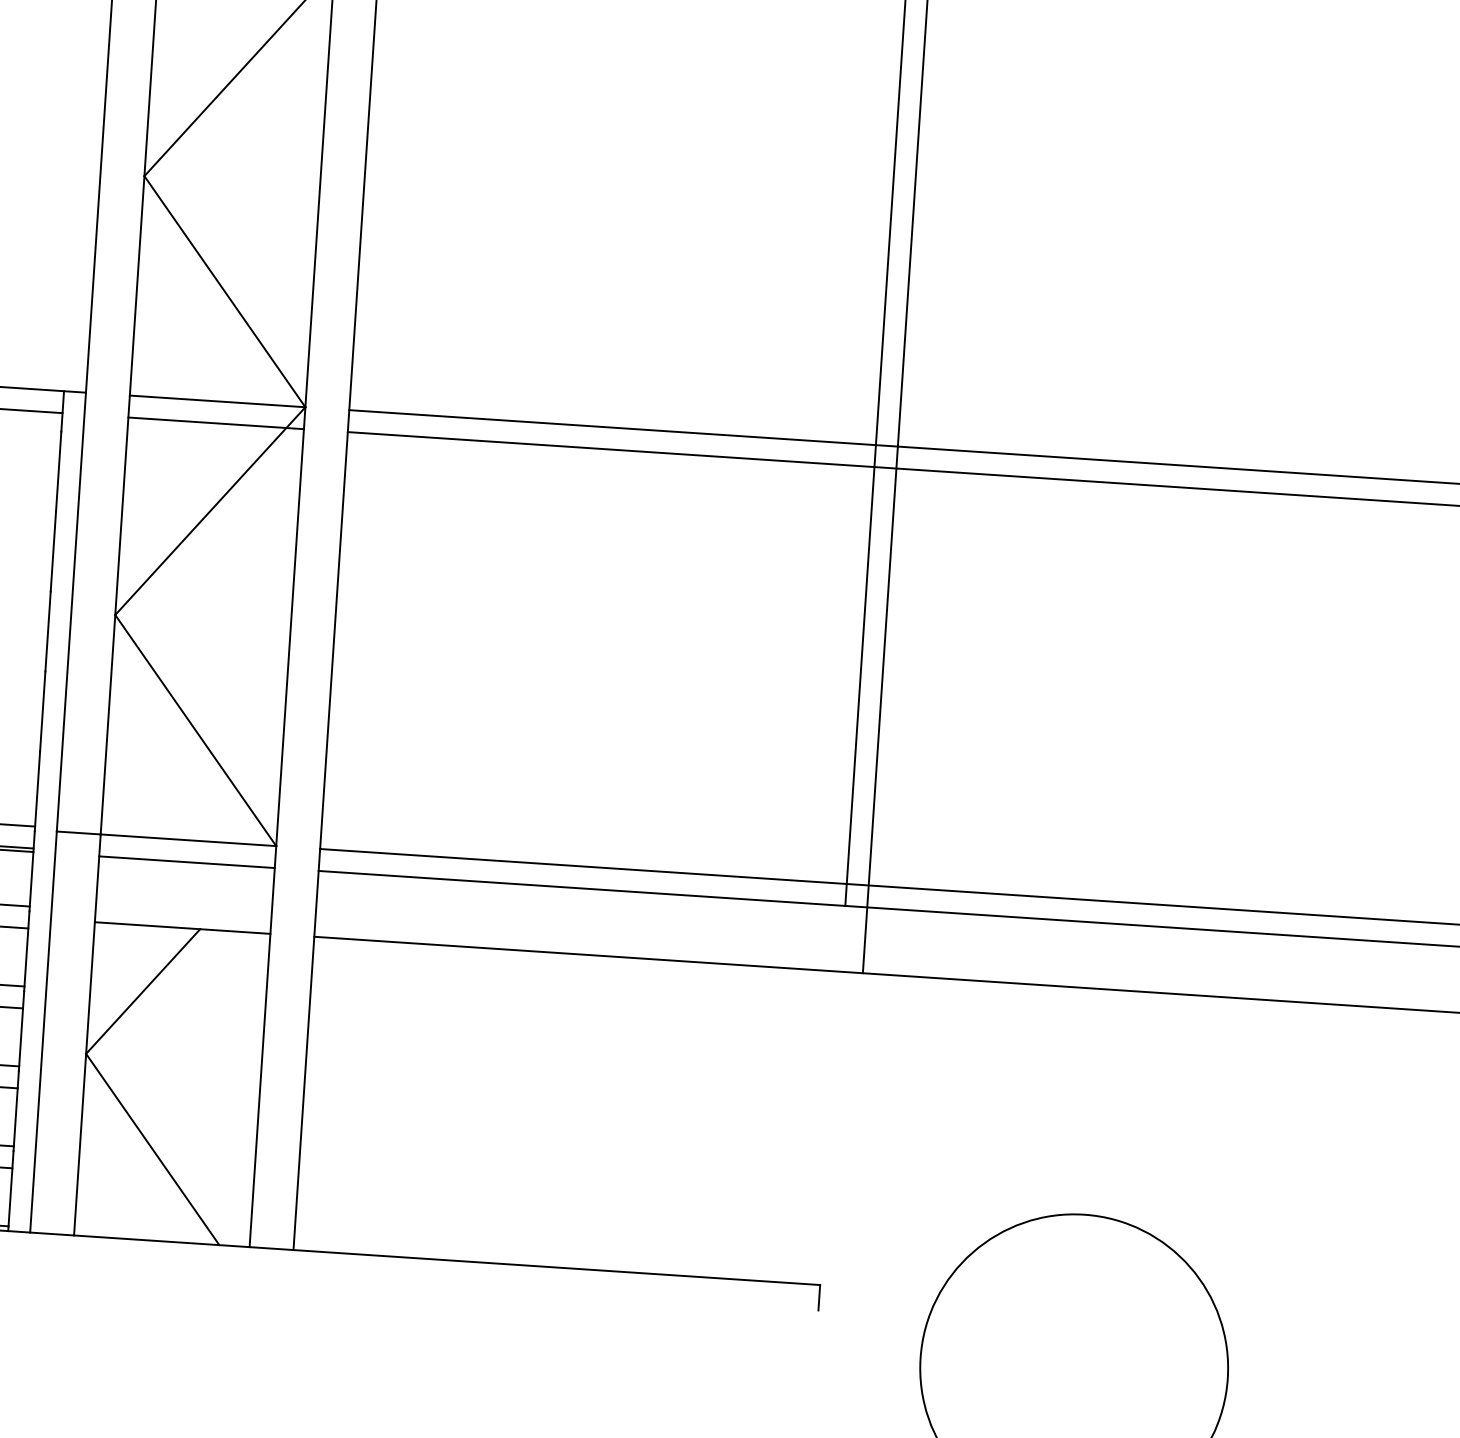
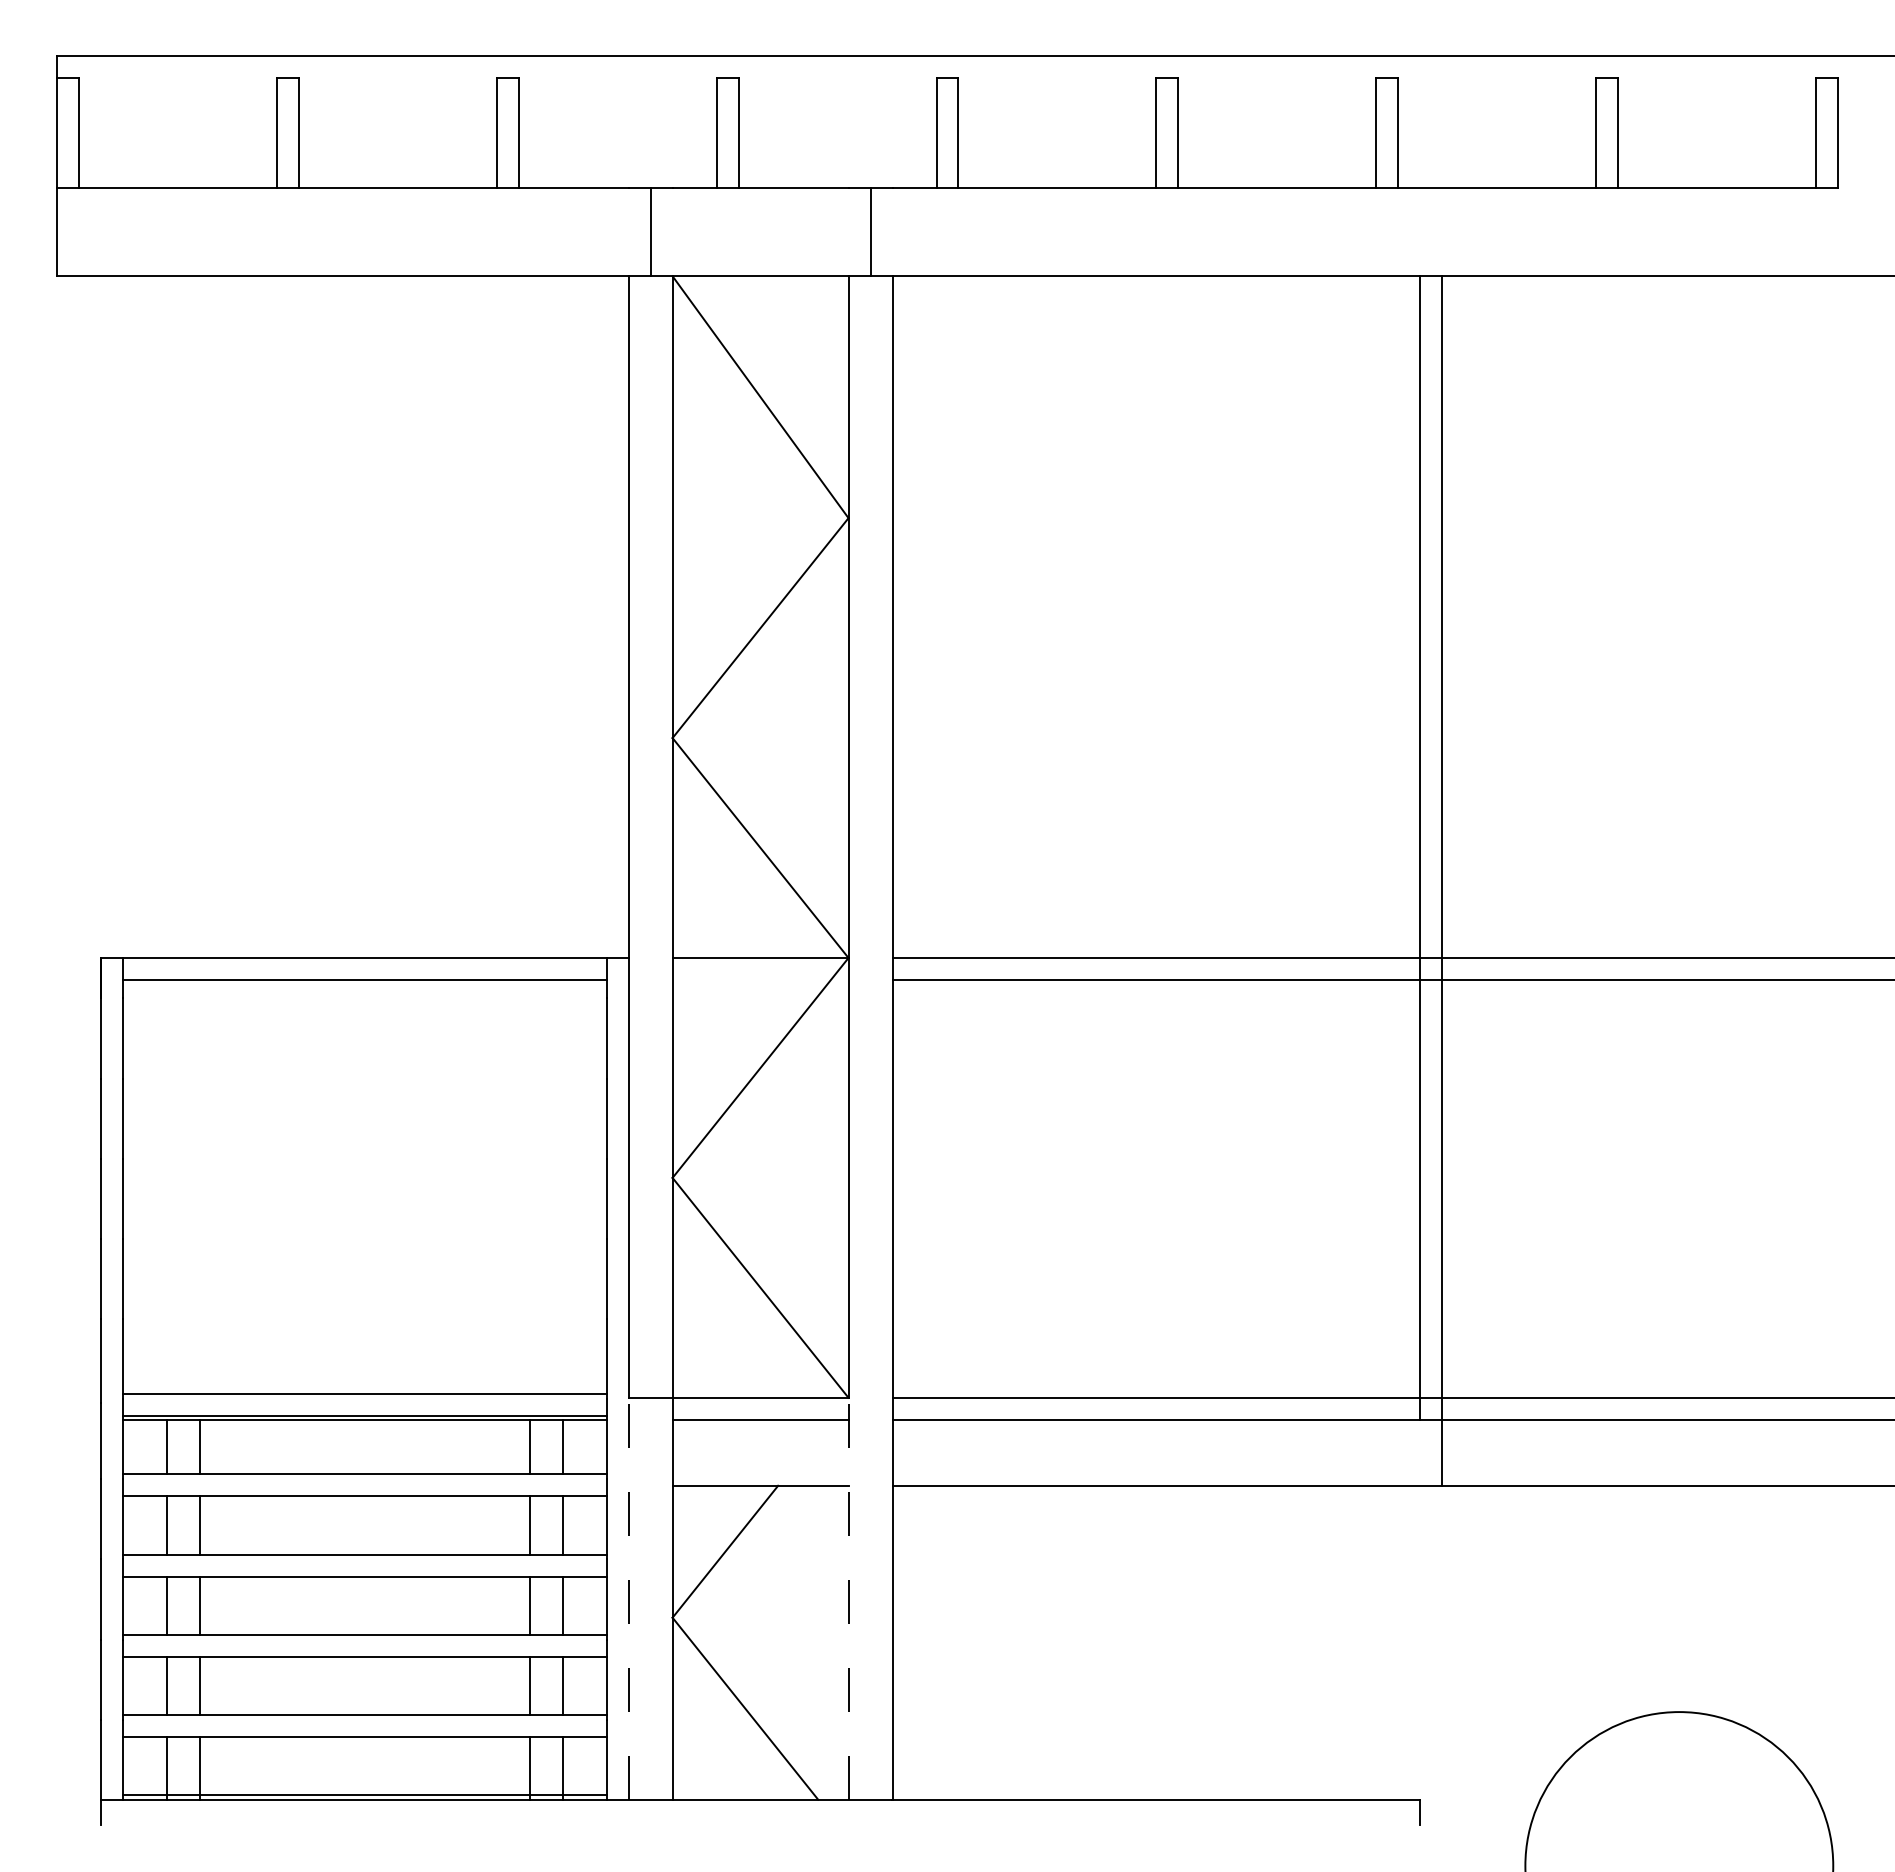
line: (216, 422) -> (760, 979), removed
line: (43, 1031) -> (628, 1598), solid -> dashed
line: (262, 1046) -> (848, 1598), solid -> dashed

